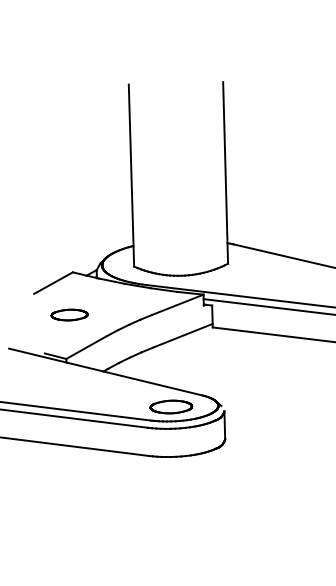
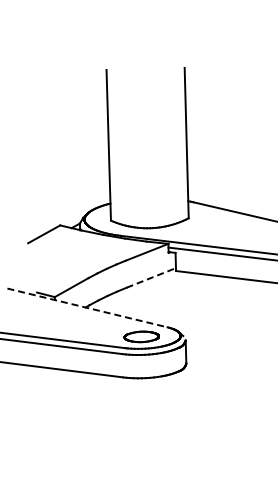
part: (69, 314) -> (57, 260), removed
line: (183, 335) -> (151, 277), solid -> dashed
line: (105, 372) -> (87, 308), solid -> dashed

